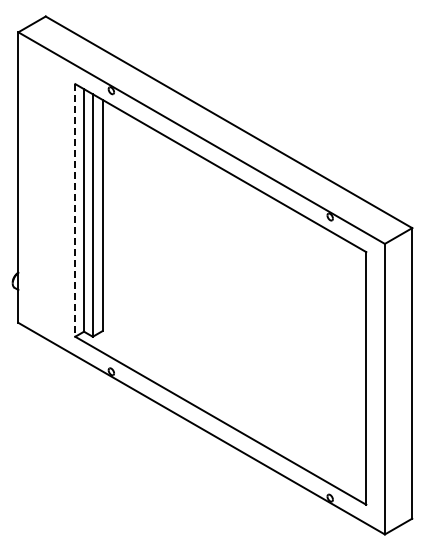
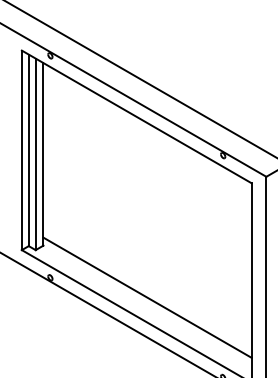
line: (75, 210) -> (22, 150), dashed -> solid
line: (234, 396) -> (147, 297), added

